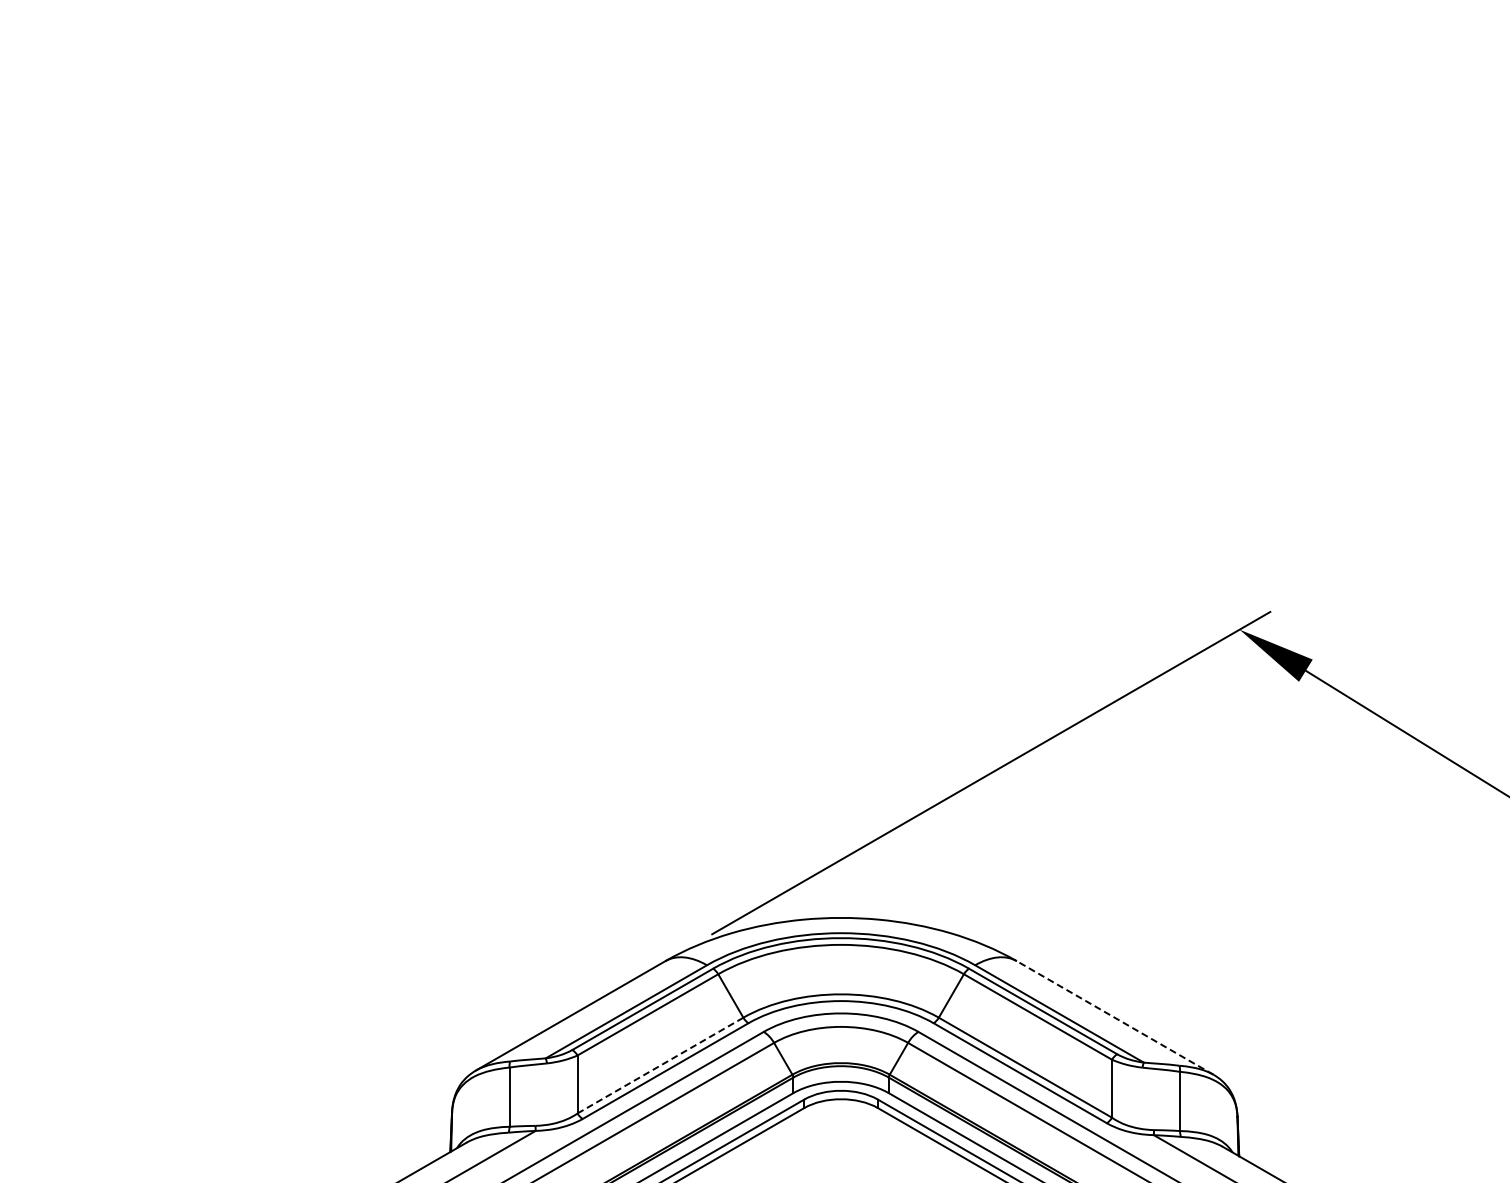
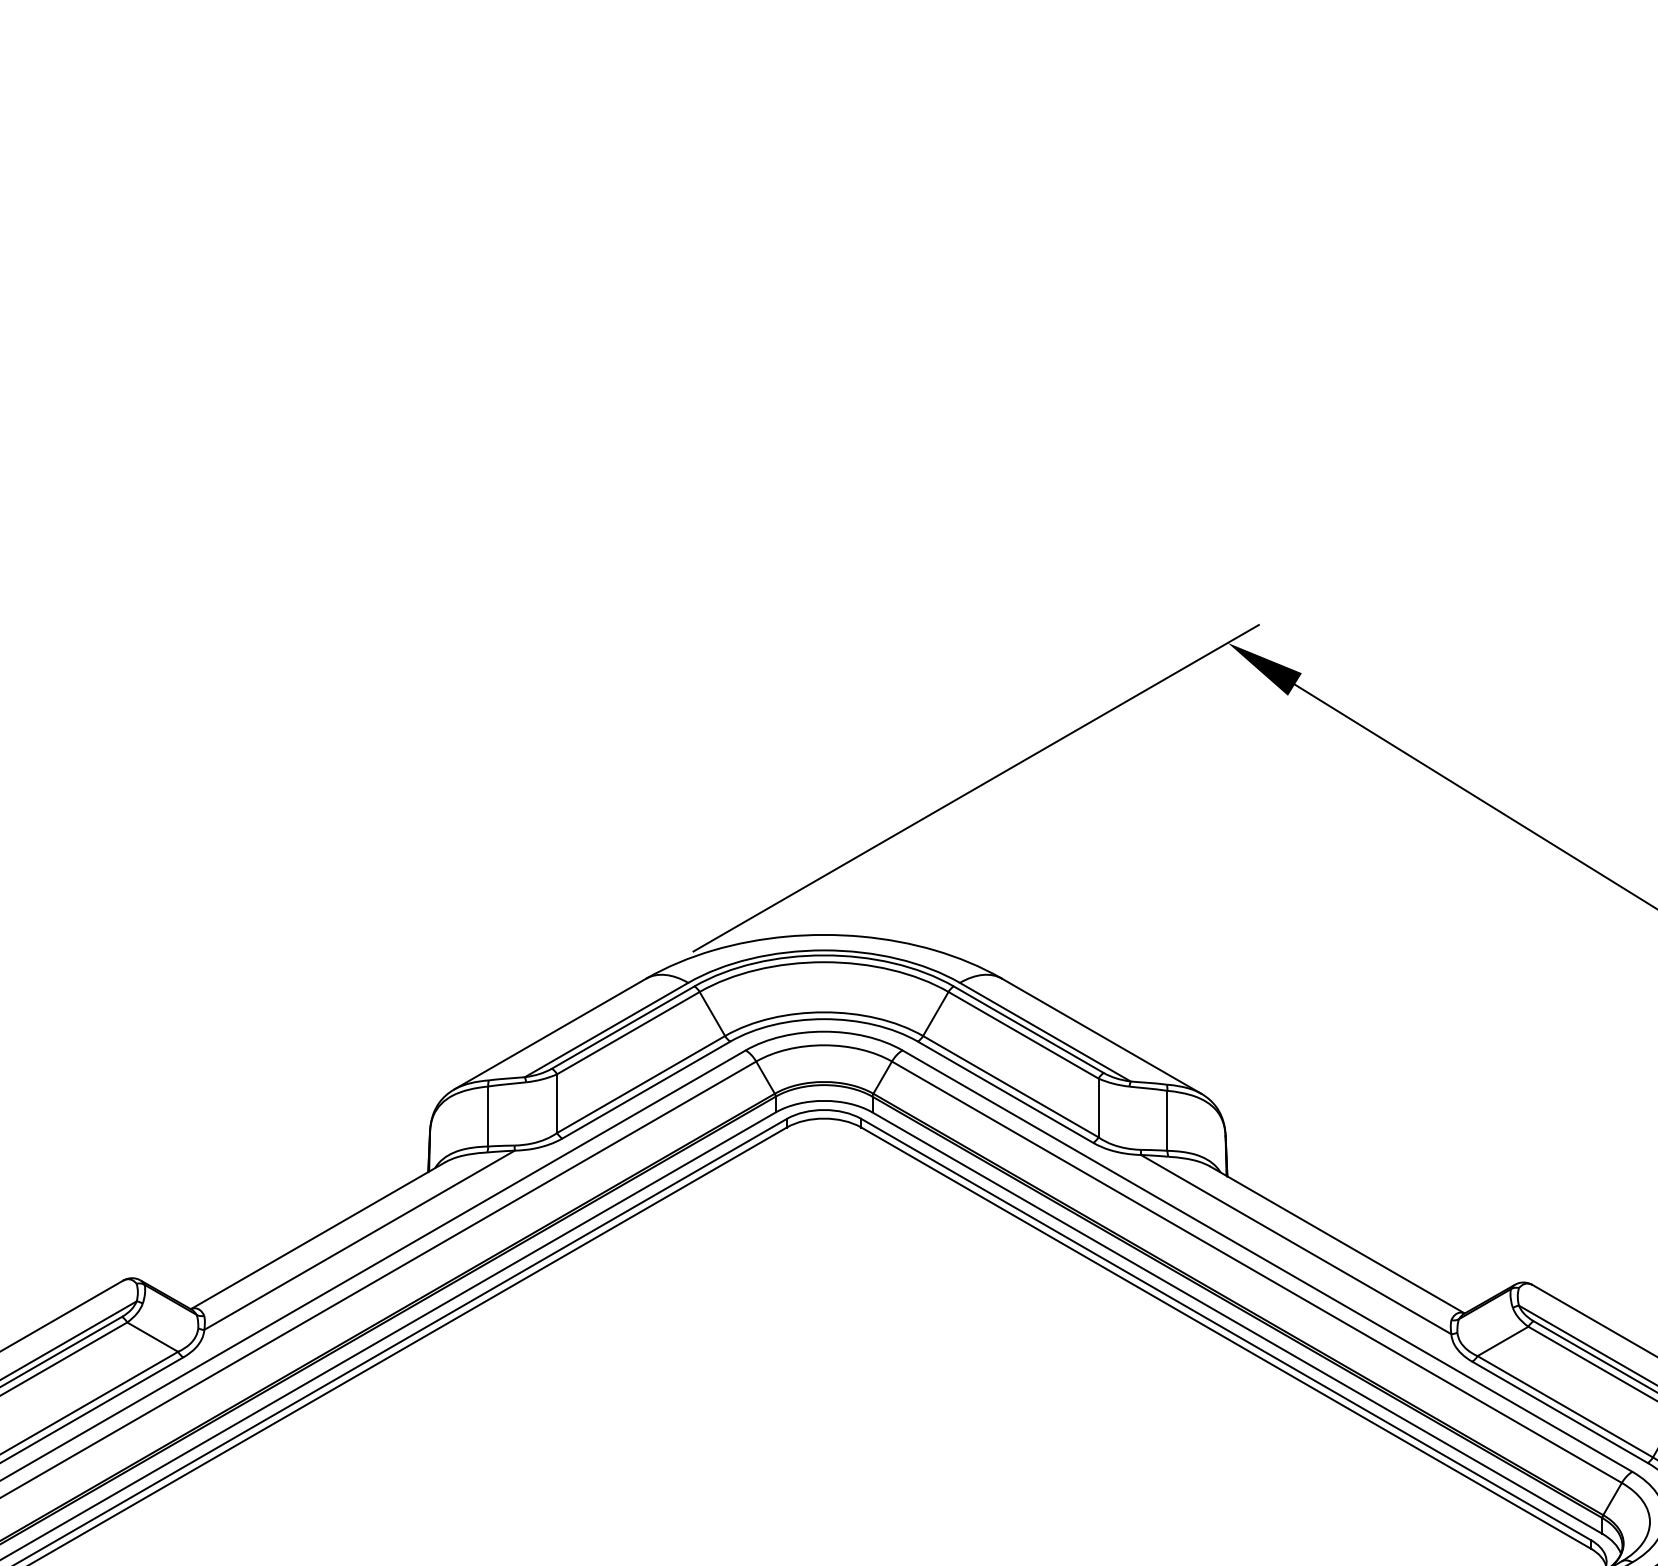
line: (1114, 1018) -> (1101, 1036), dashed -> solid
line: (660, 1065) -> (641, 1084), dashed -> solid

